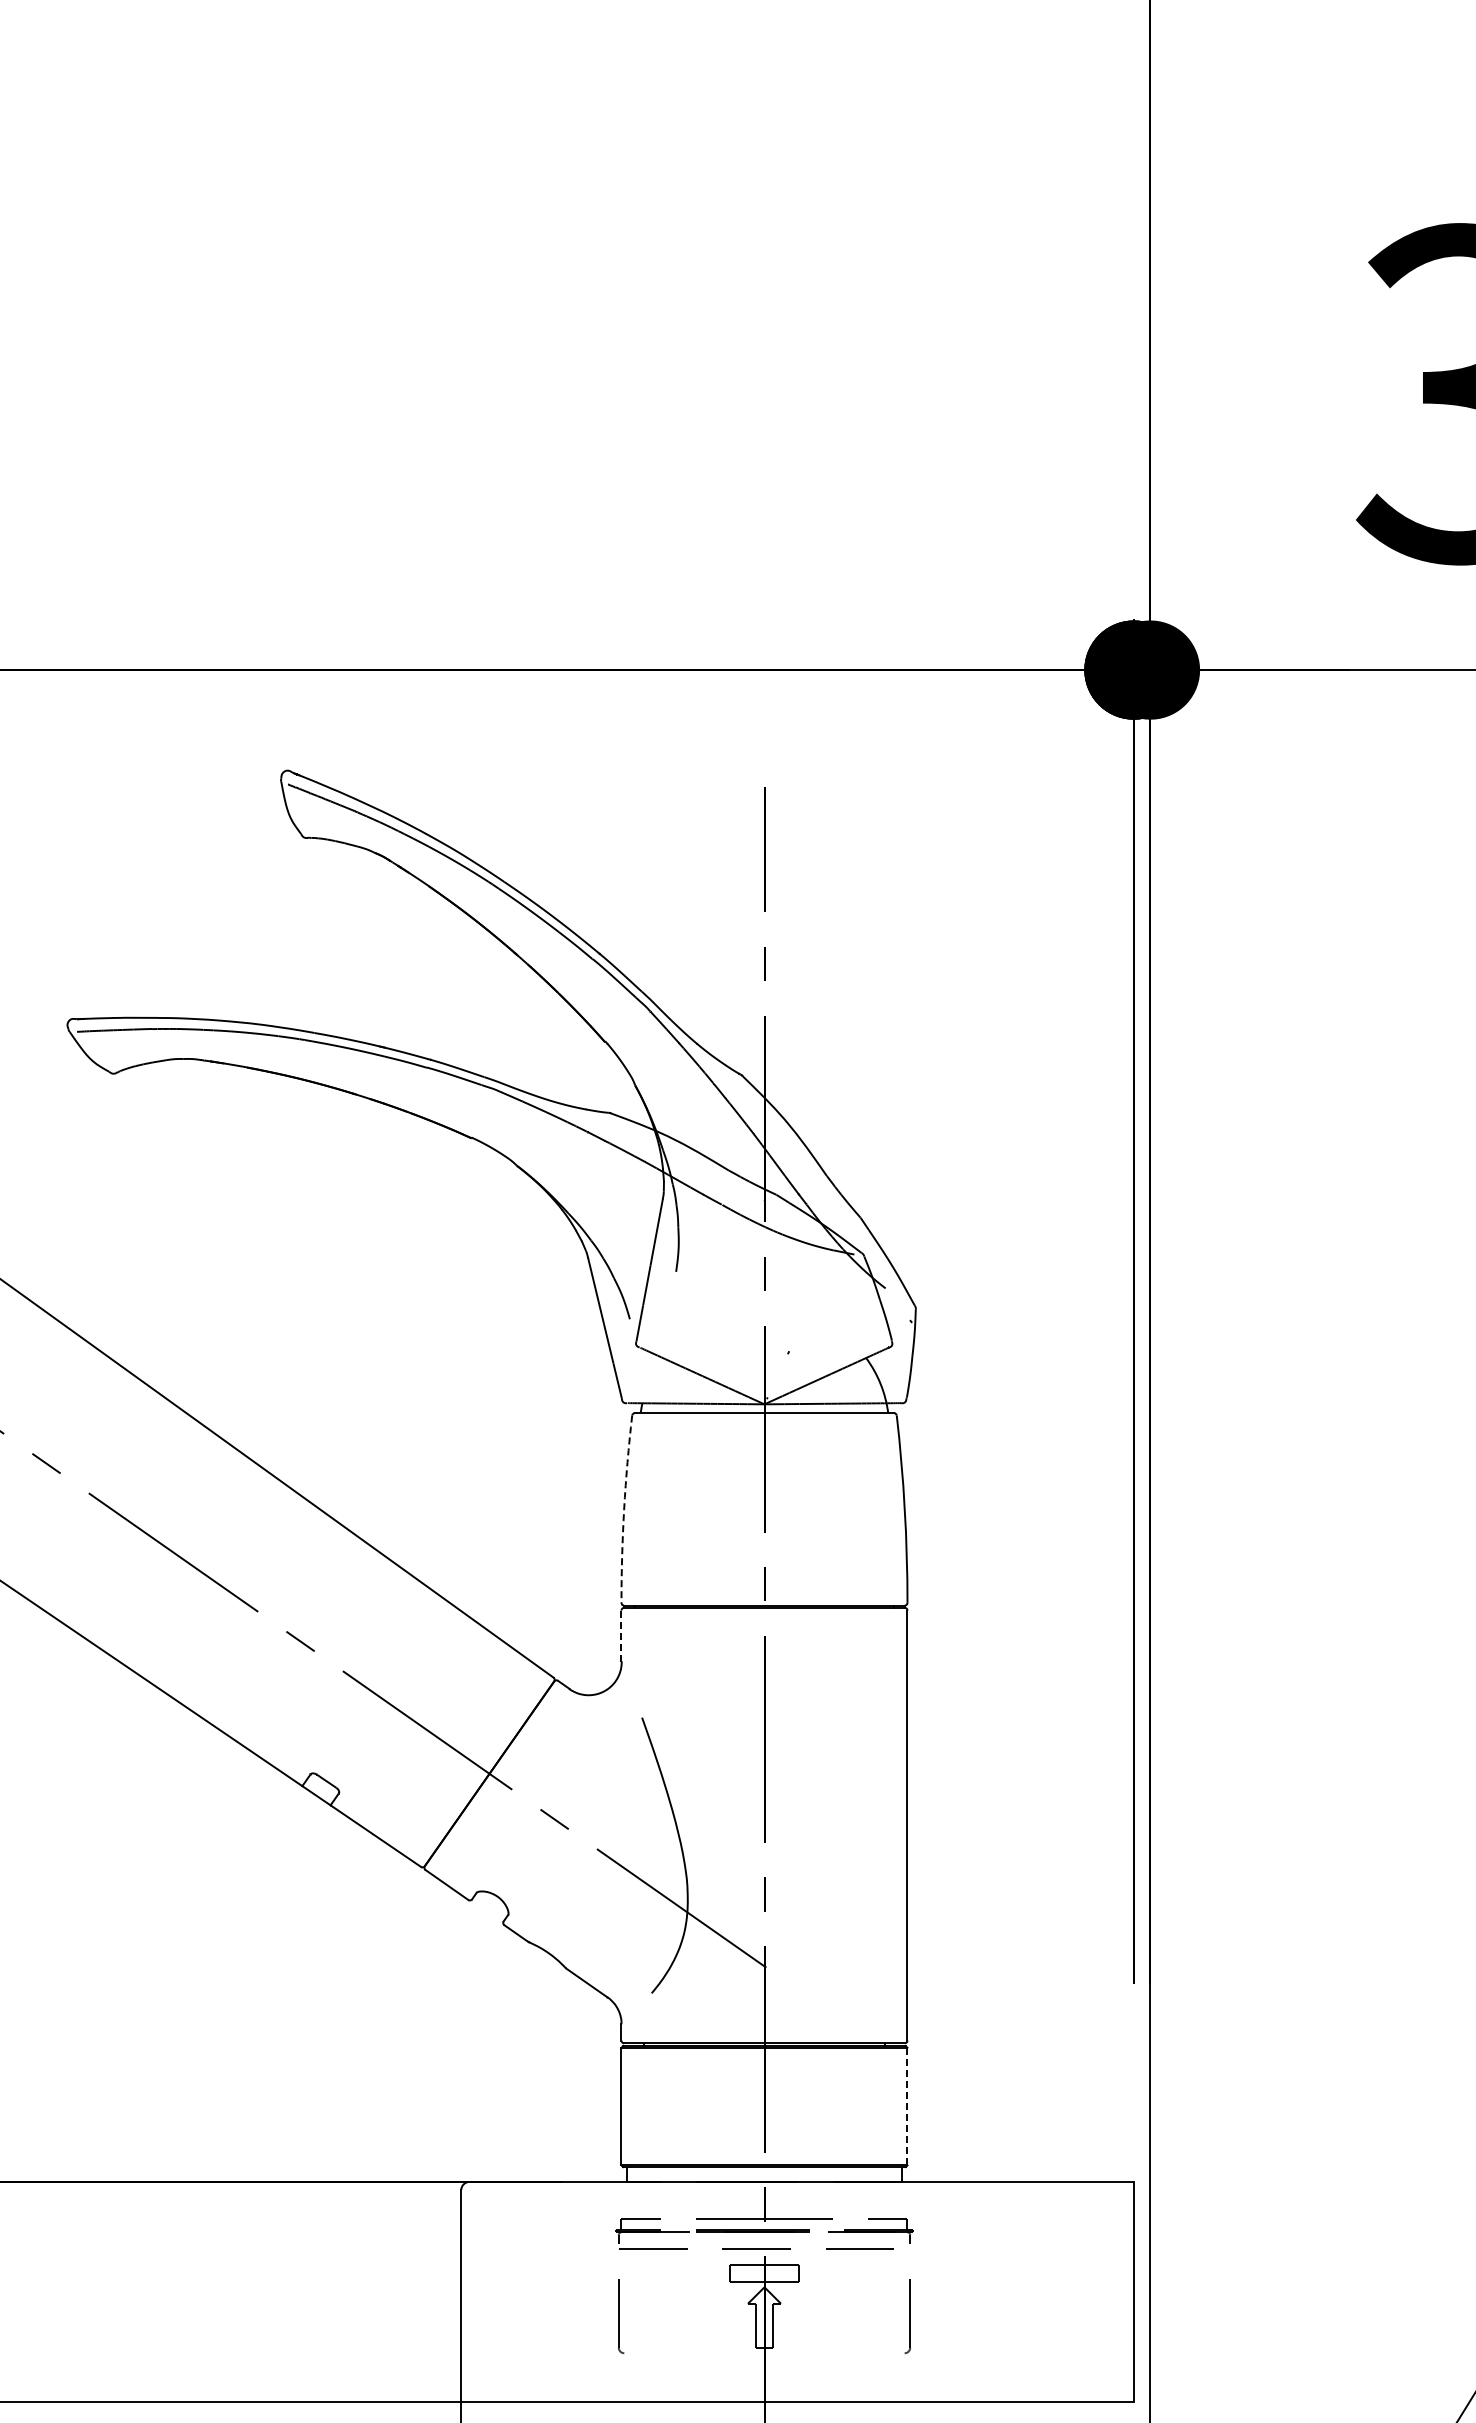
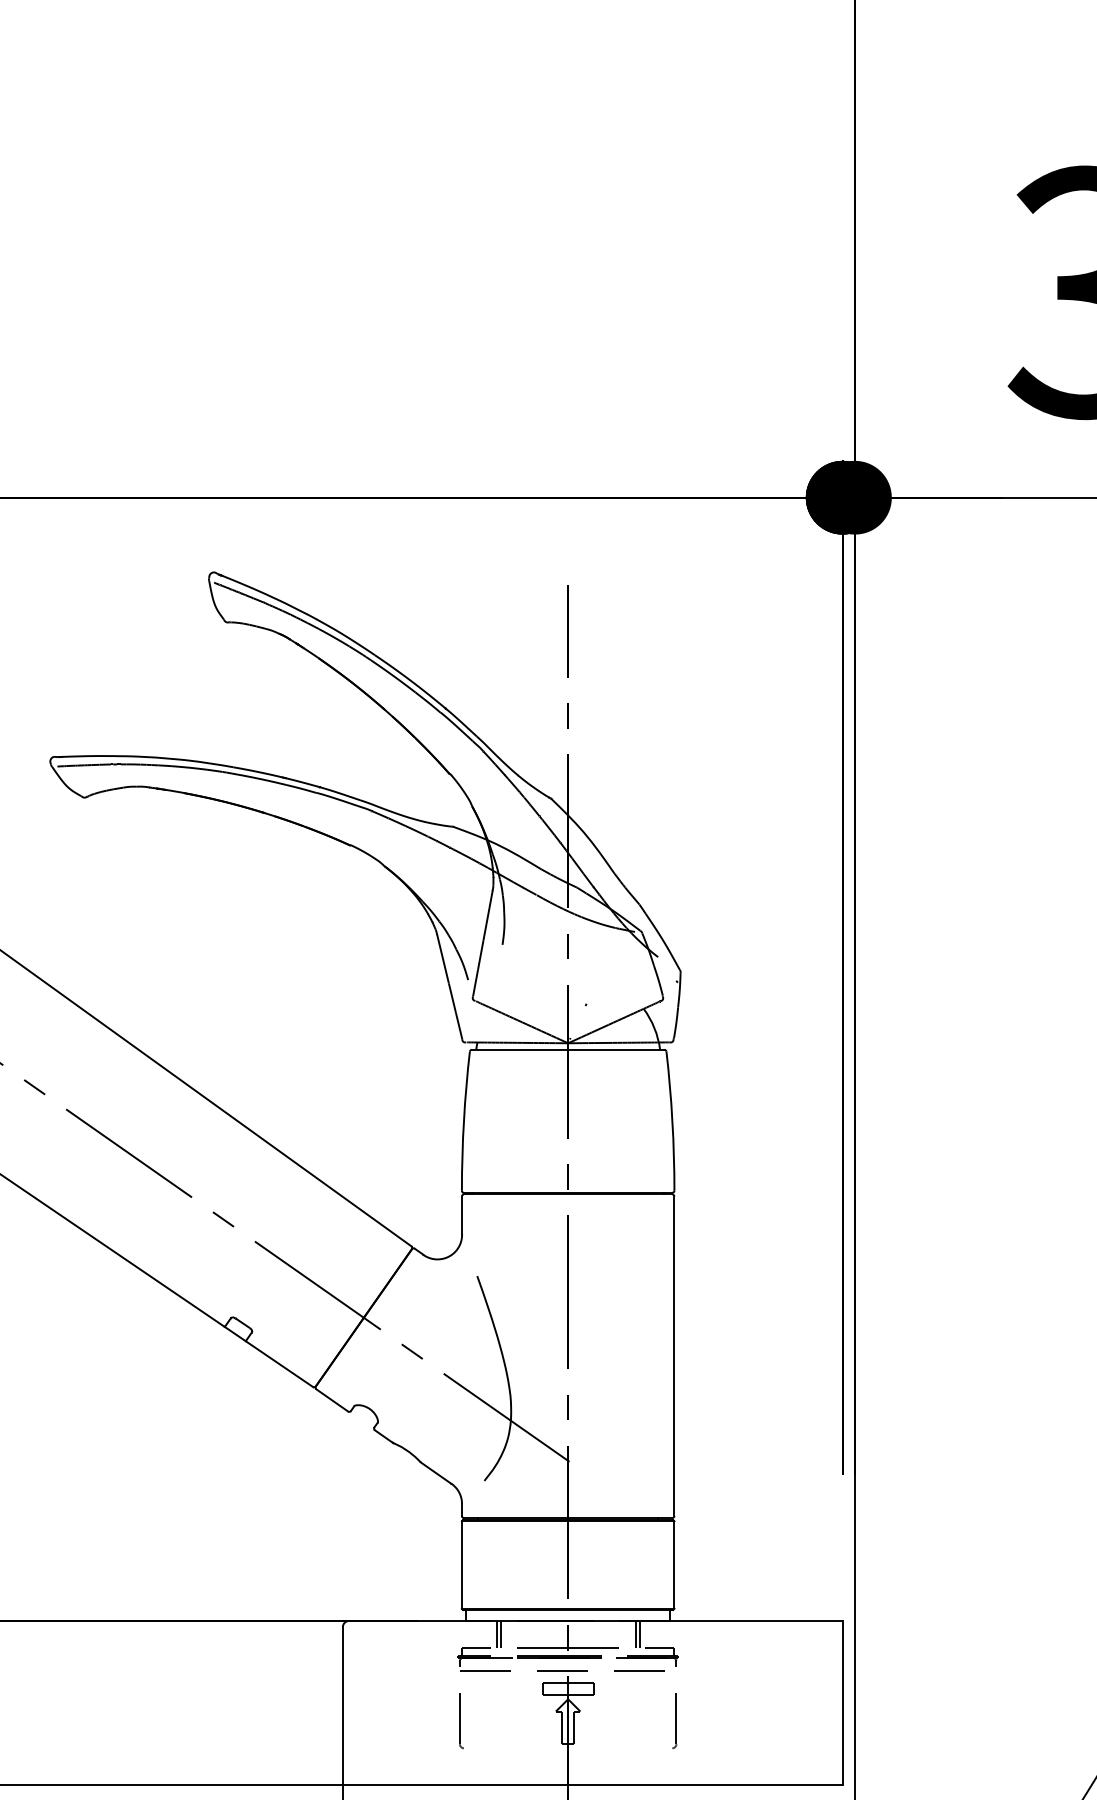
arc: (624, 1509) -> (464, 1121), dashed -> solid
line: (621, 1636) -> (461, 1215), dashed -> solid
line: (907, 2106) -> (674, 1564), dashed -> solid
line: (668, 2199) -> (496, 1634), added
line: (673, 2199) -> (500, 1634), added
line: (855, 2199) -> (635, 1634), added
line: (860, 2199) -> (639, 1634), added

